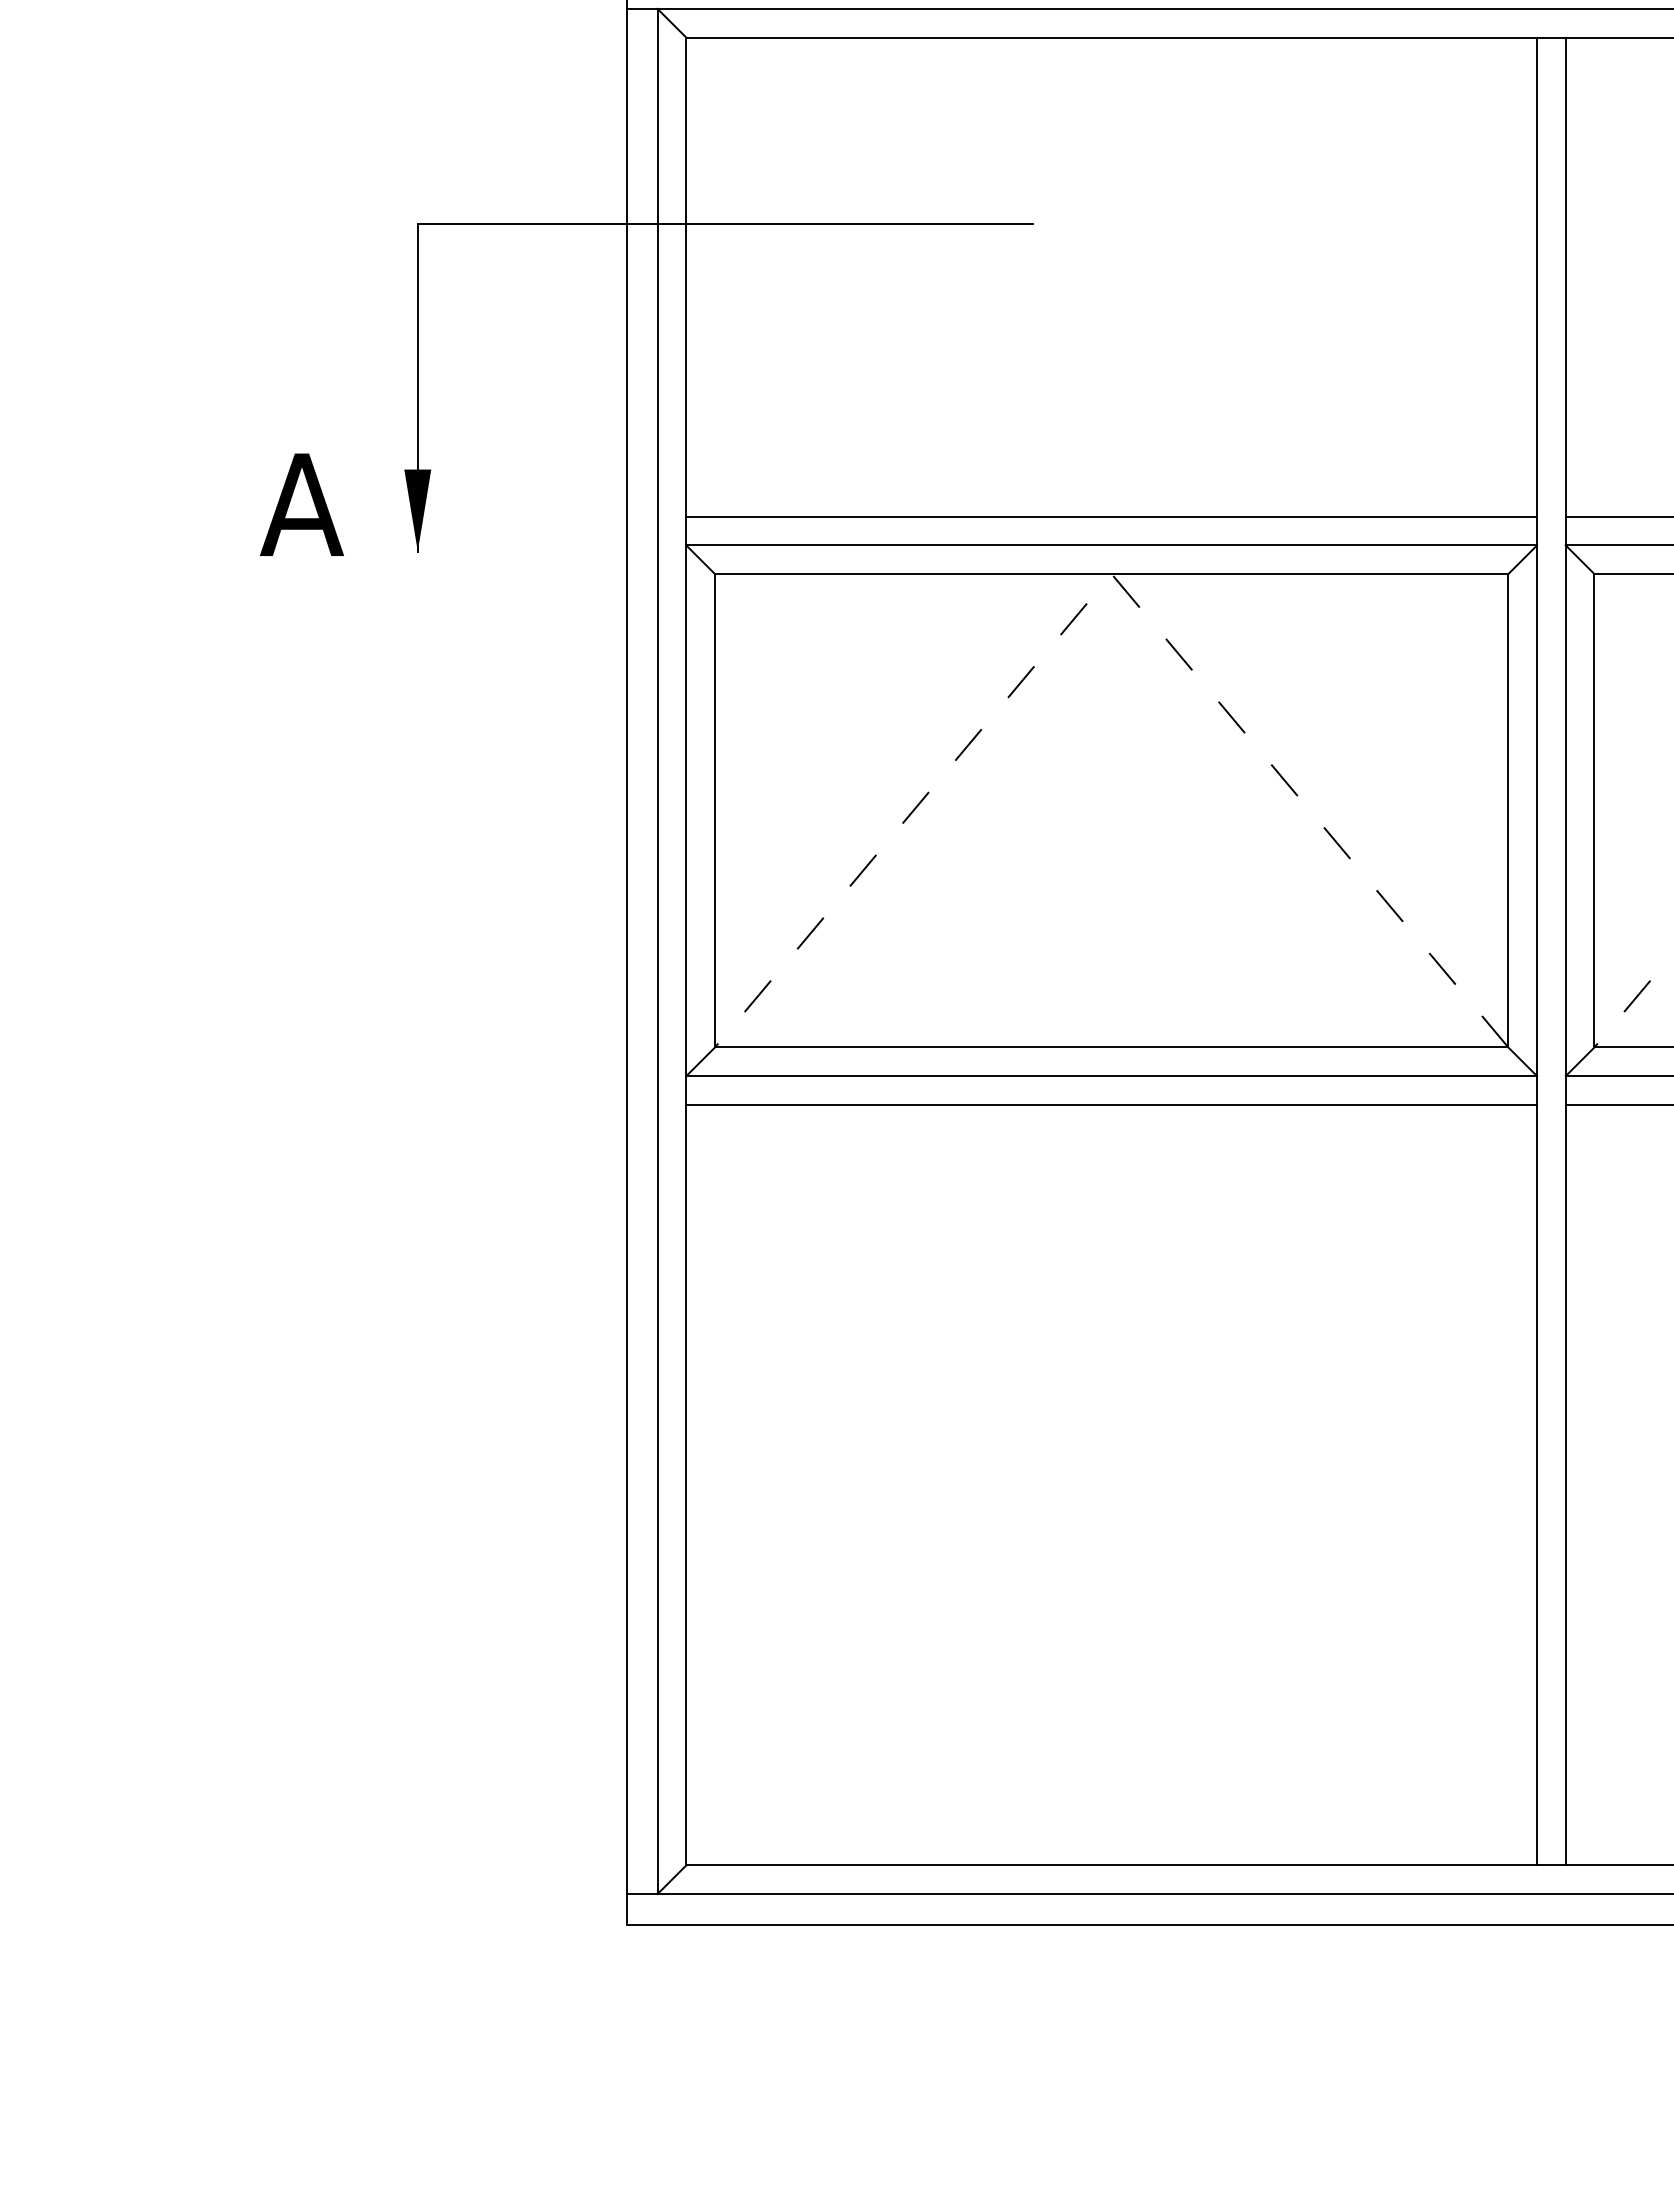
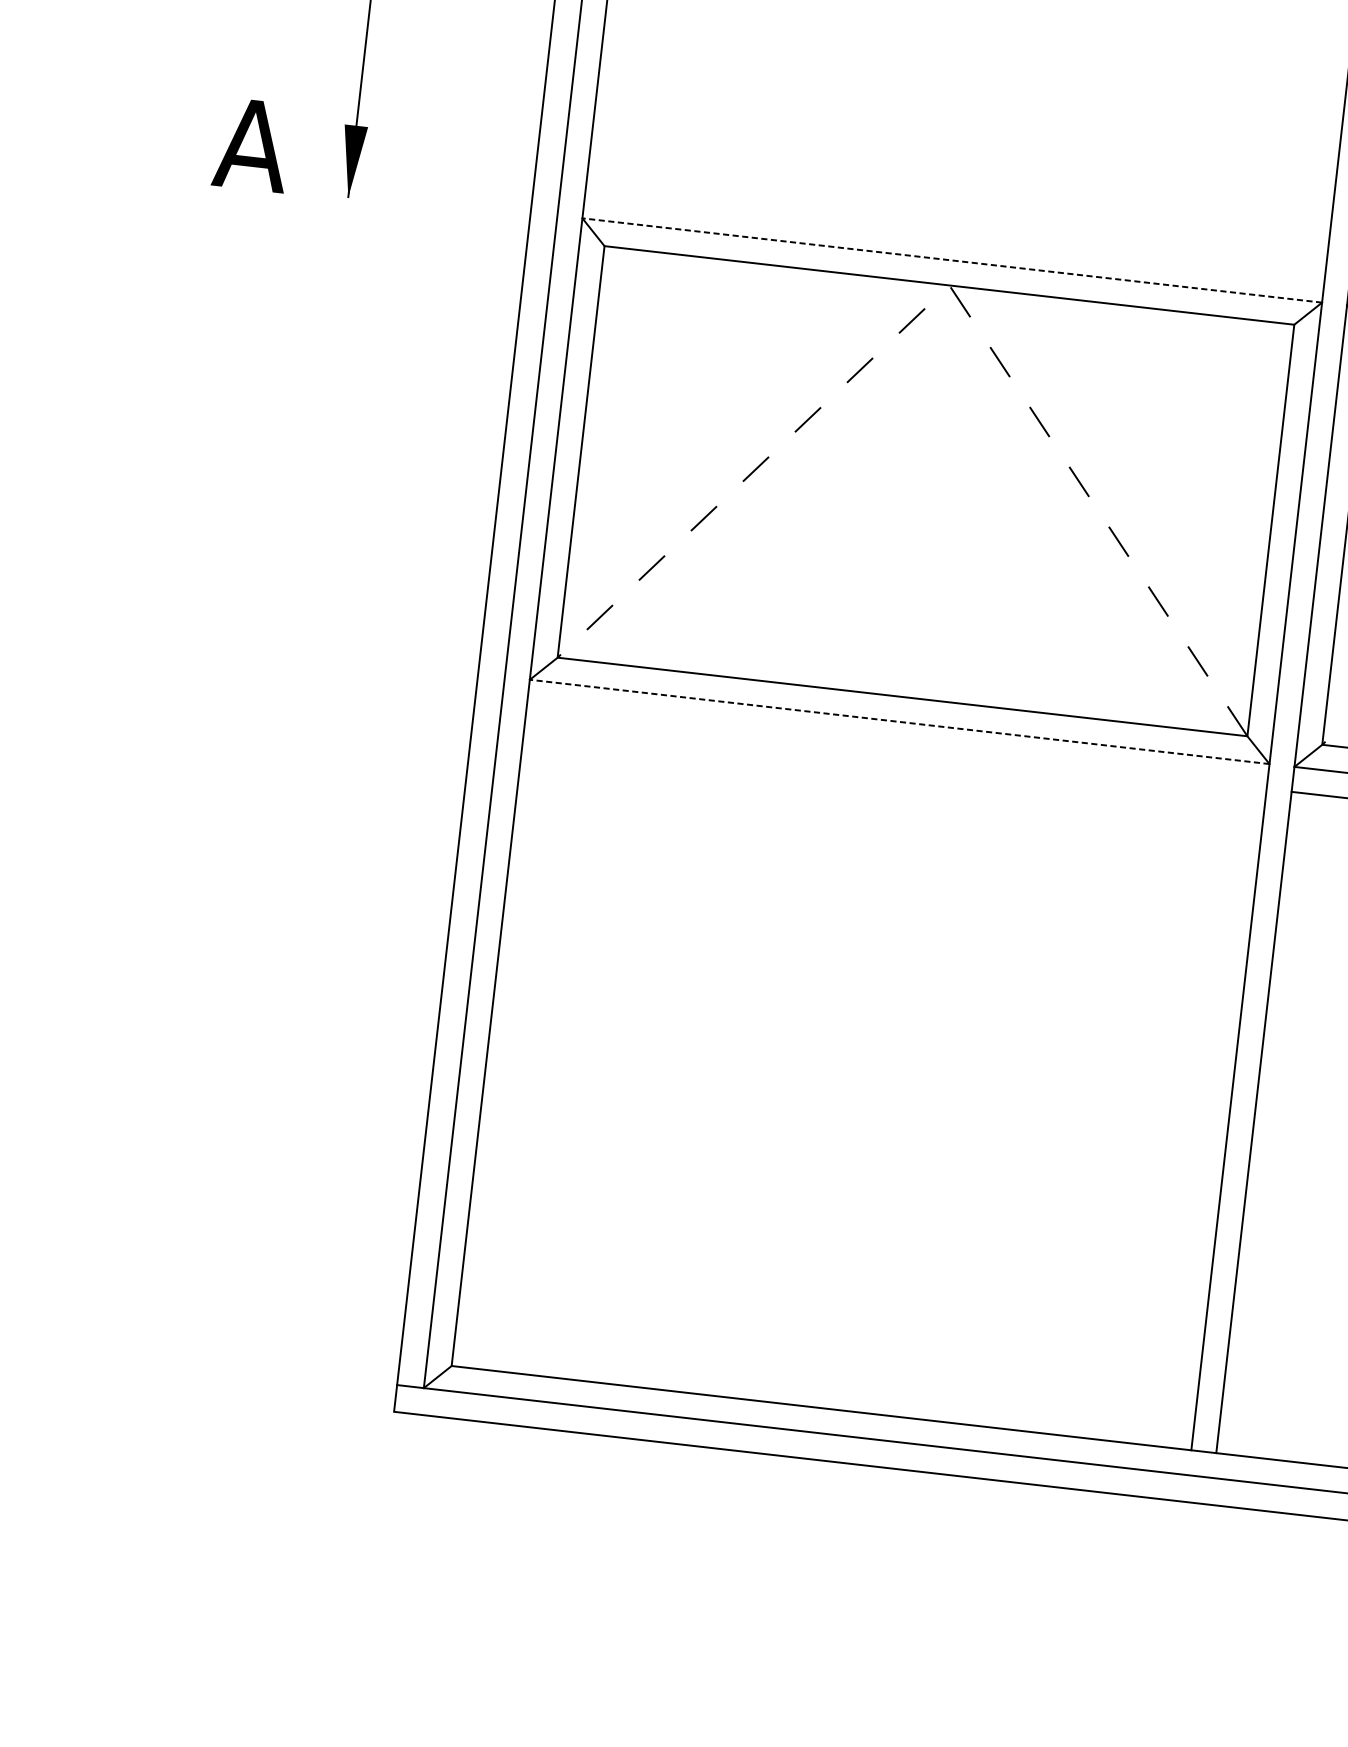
line: (1111, 516) -> (954, 235), removed
line: (1111, 545) -> (952, 260), solid -> dashed
line: (1111, 1076) -> (899, 722), solid -> dashed
line: (1111, 1104) -> (896, 746), removed

